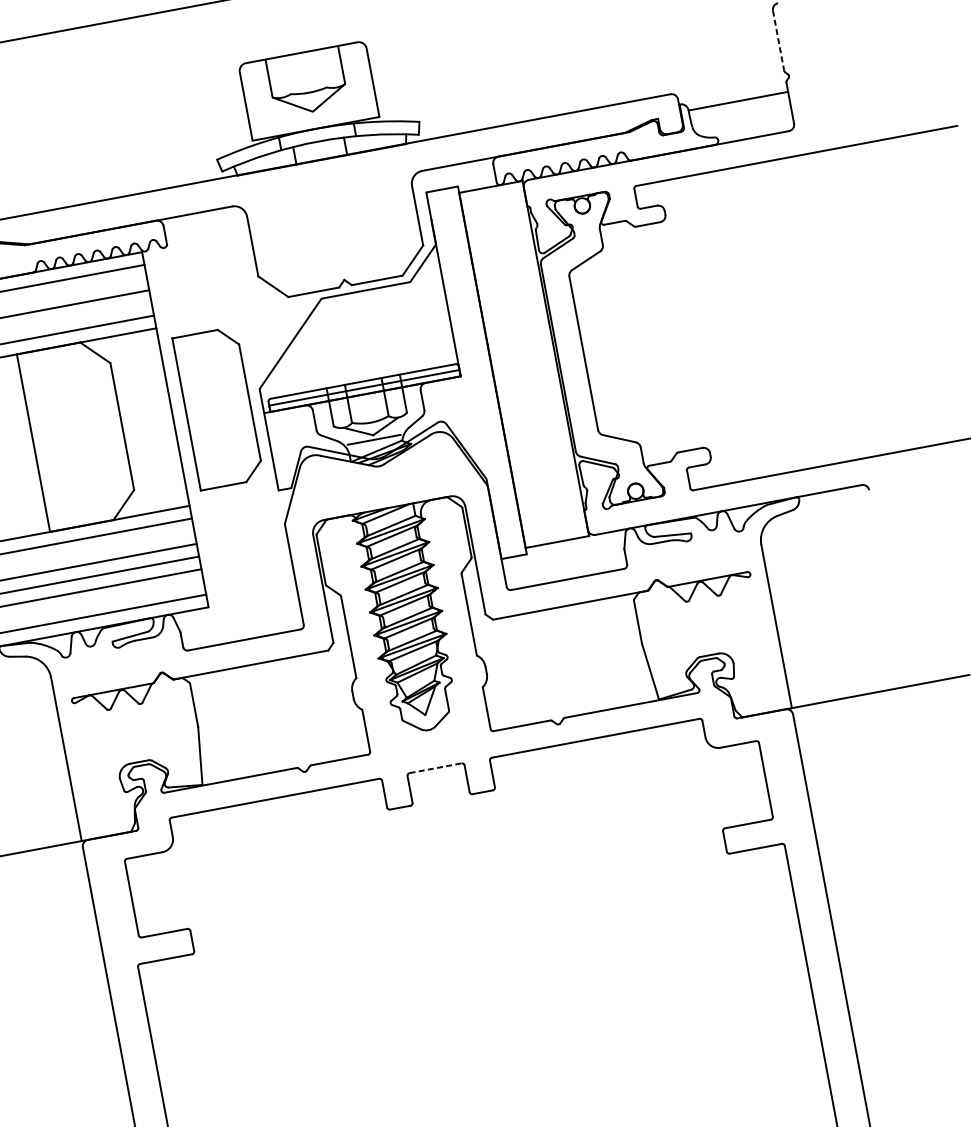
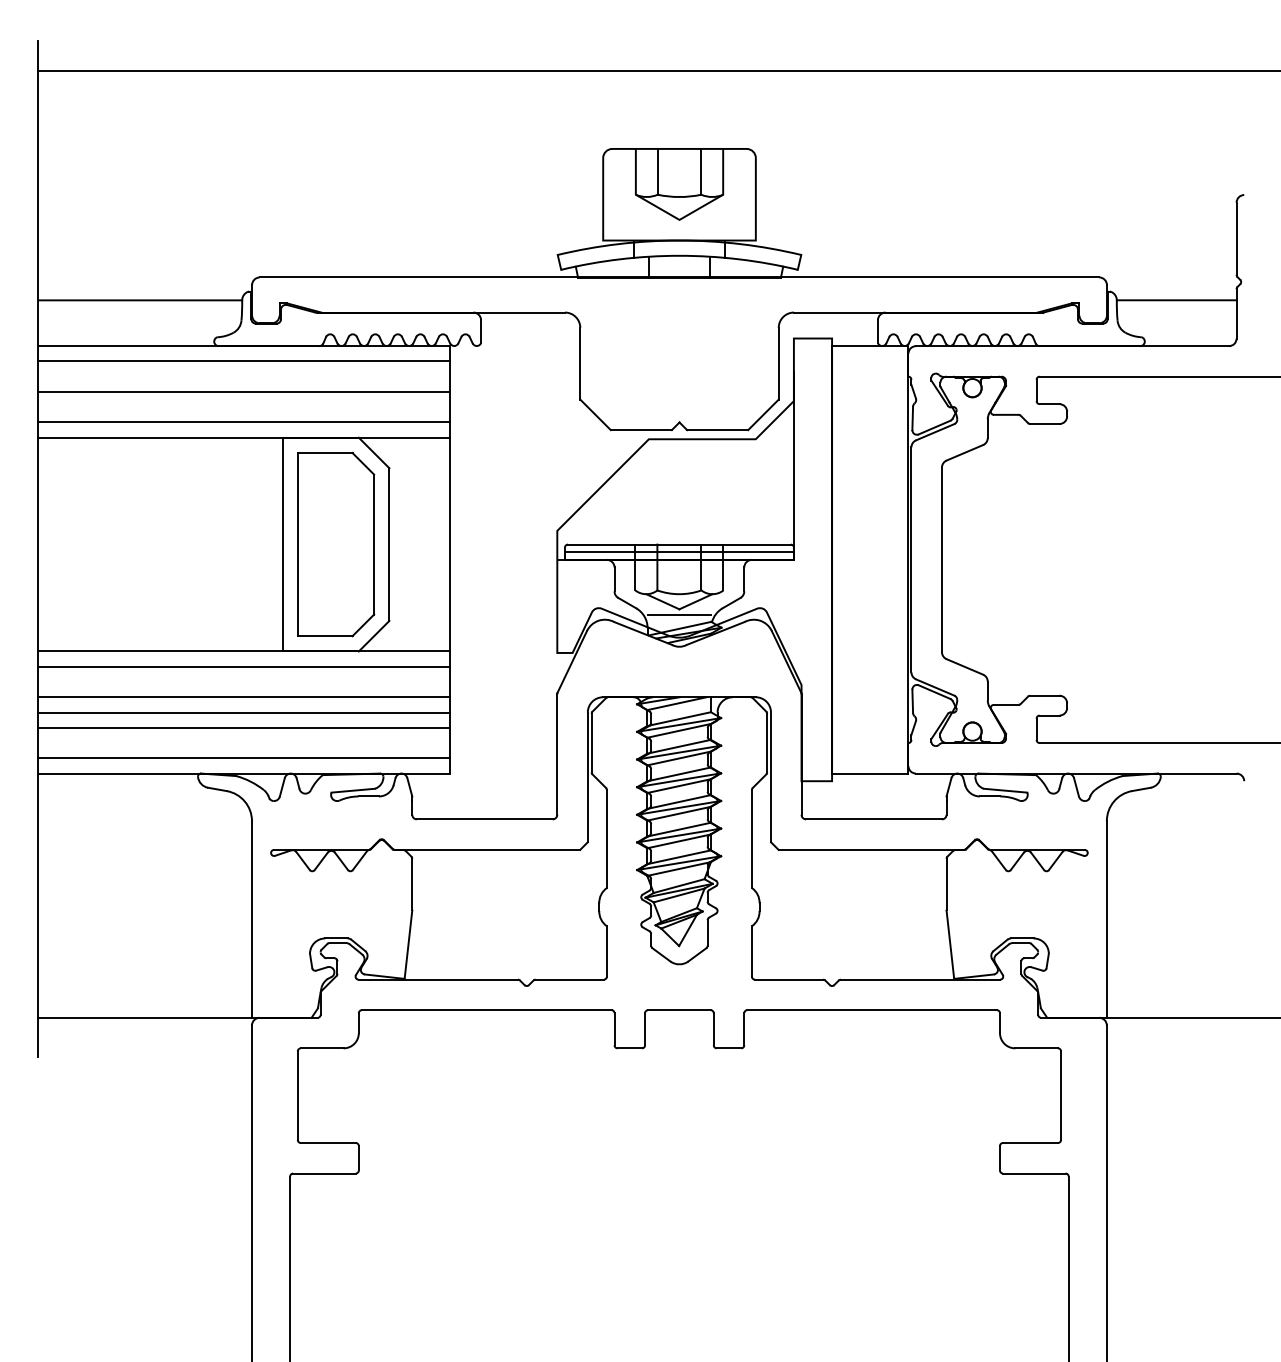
line: (778, 41) -> (1236, 239), dashed -> solid
line: (323, 68) -> (701, 171), added
line: (287, 74) -> (657, 171), added
part: (218, 408) -> (336, 544), moved
line: (435, 768) -> (679, 1010), dashed -> solid

